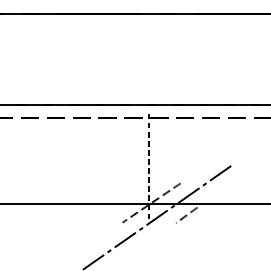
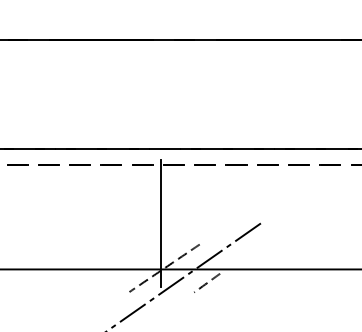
line: (148, 166) -> (160, 224), dashed -> solid

